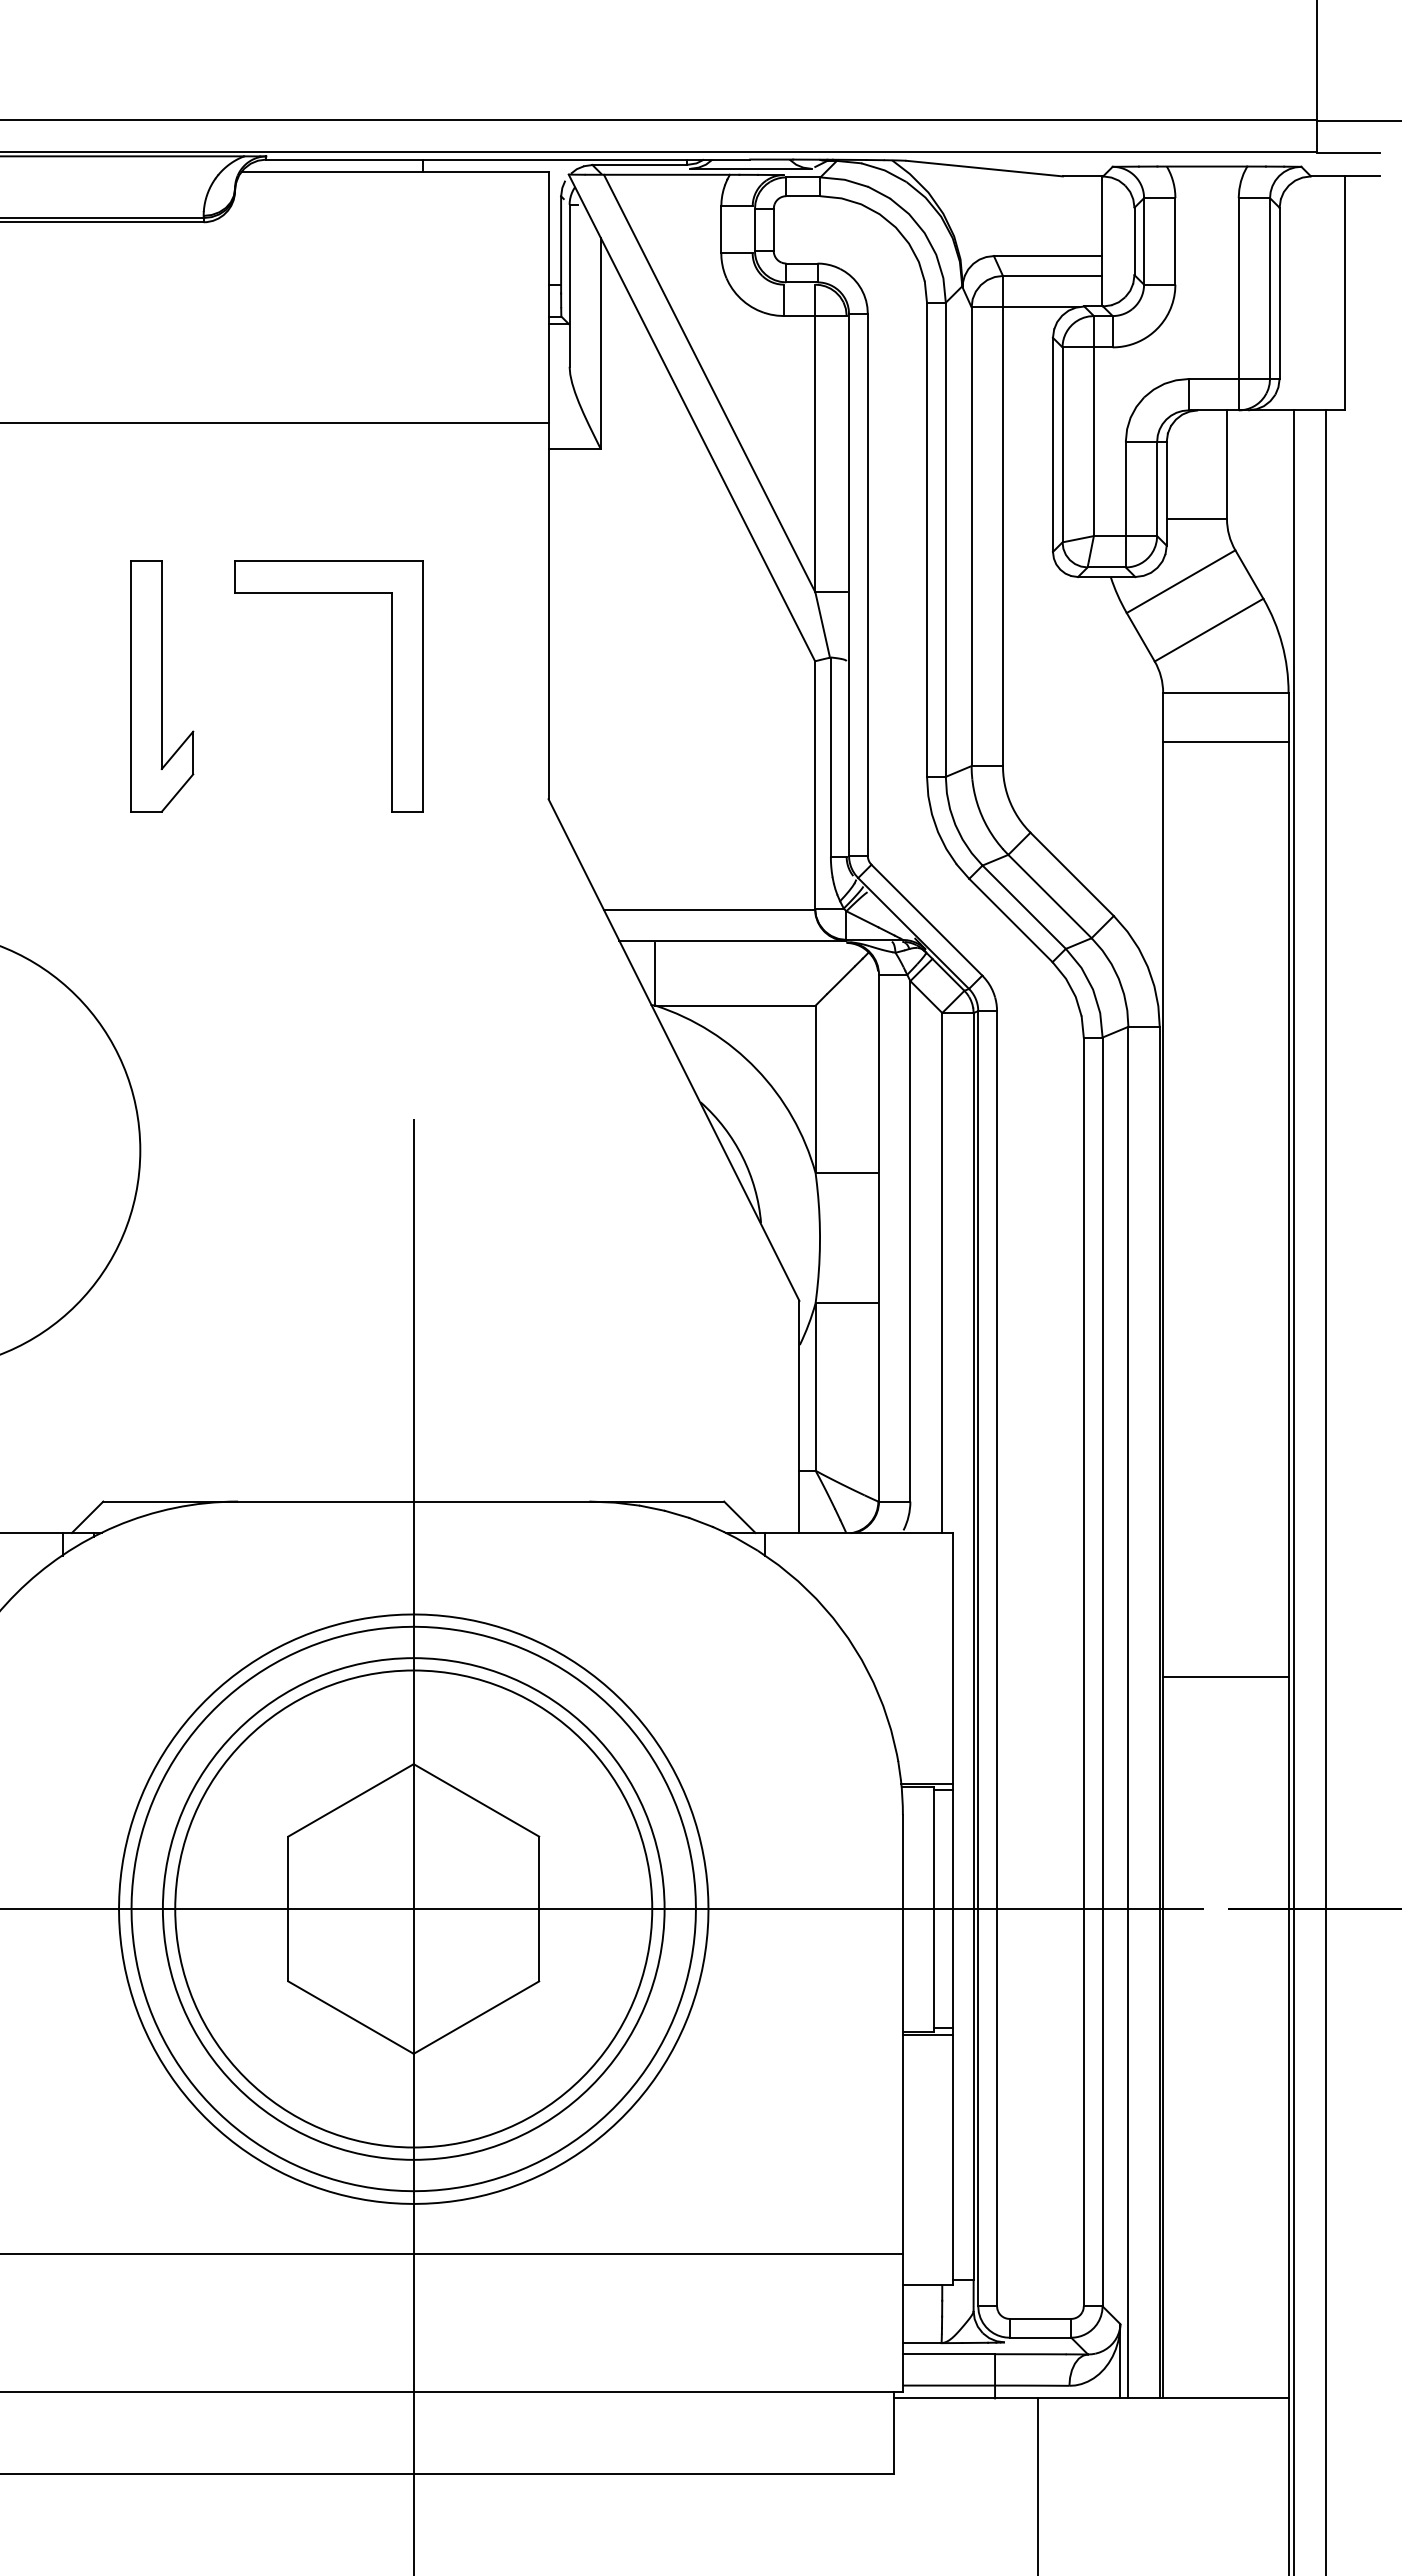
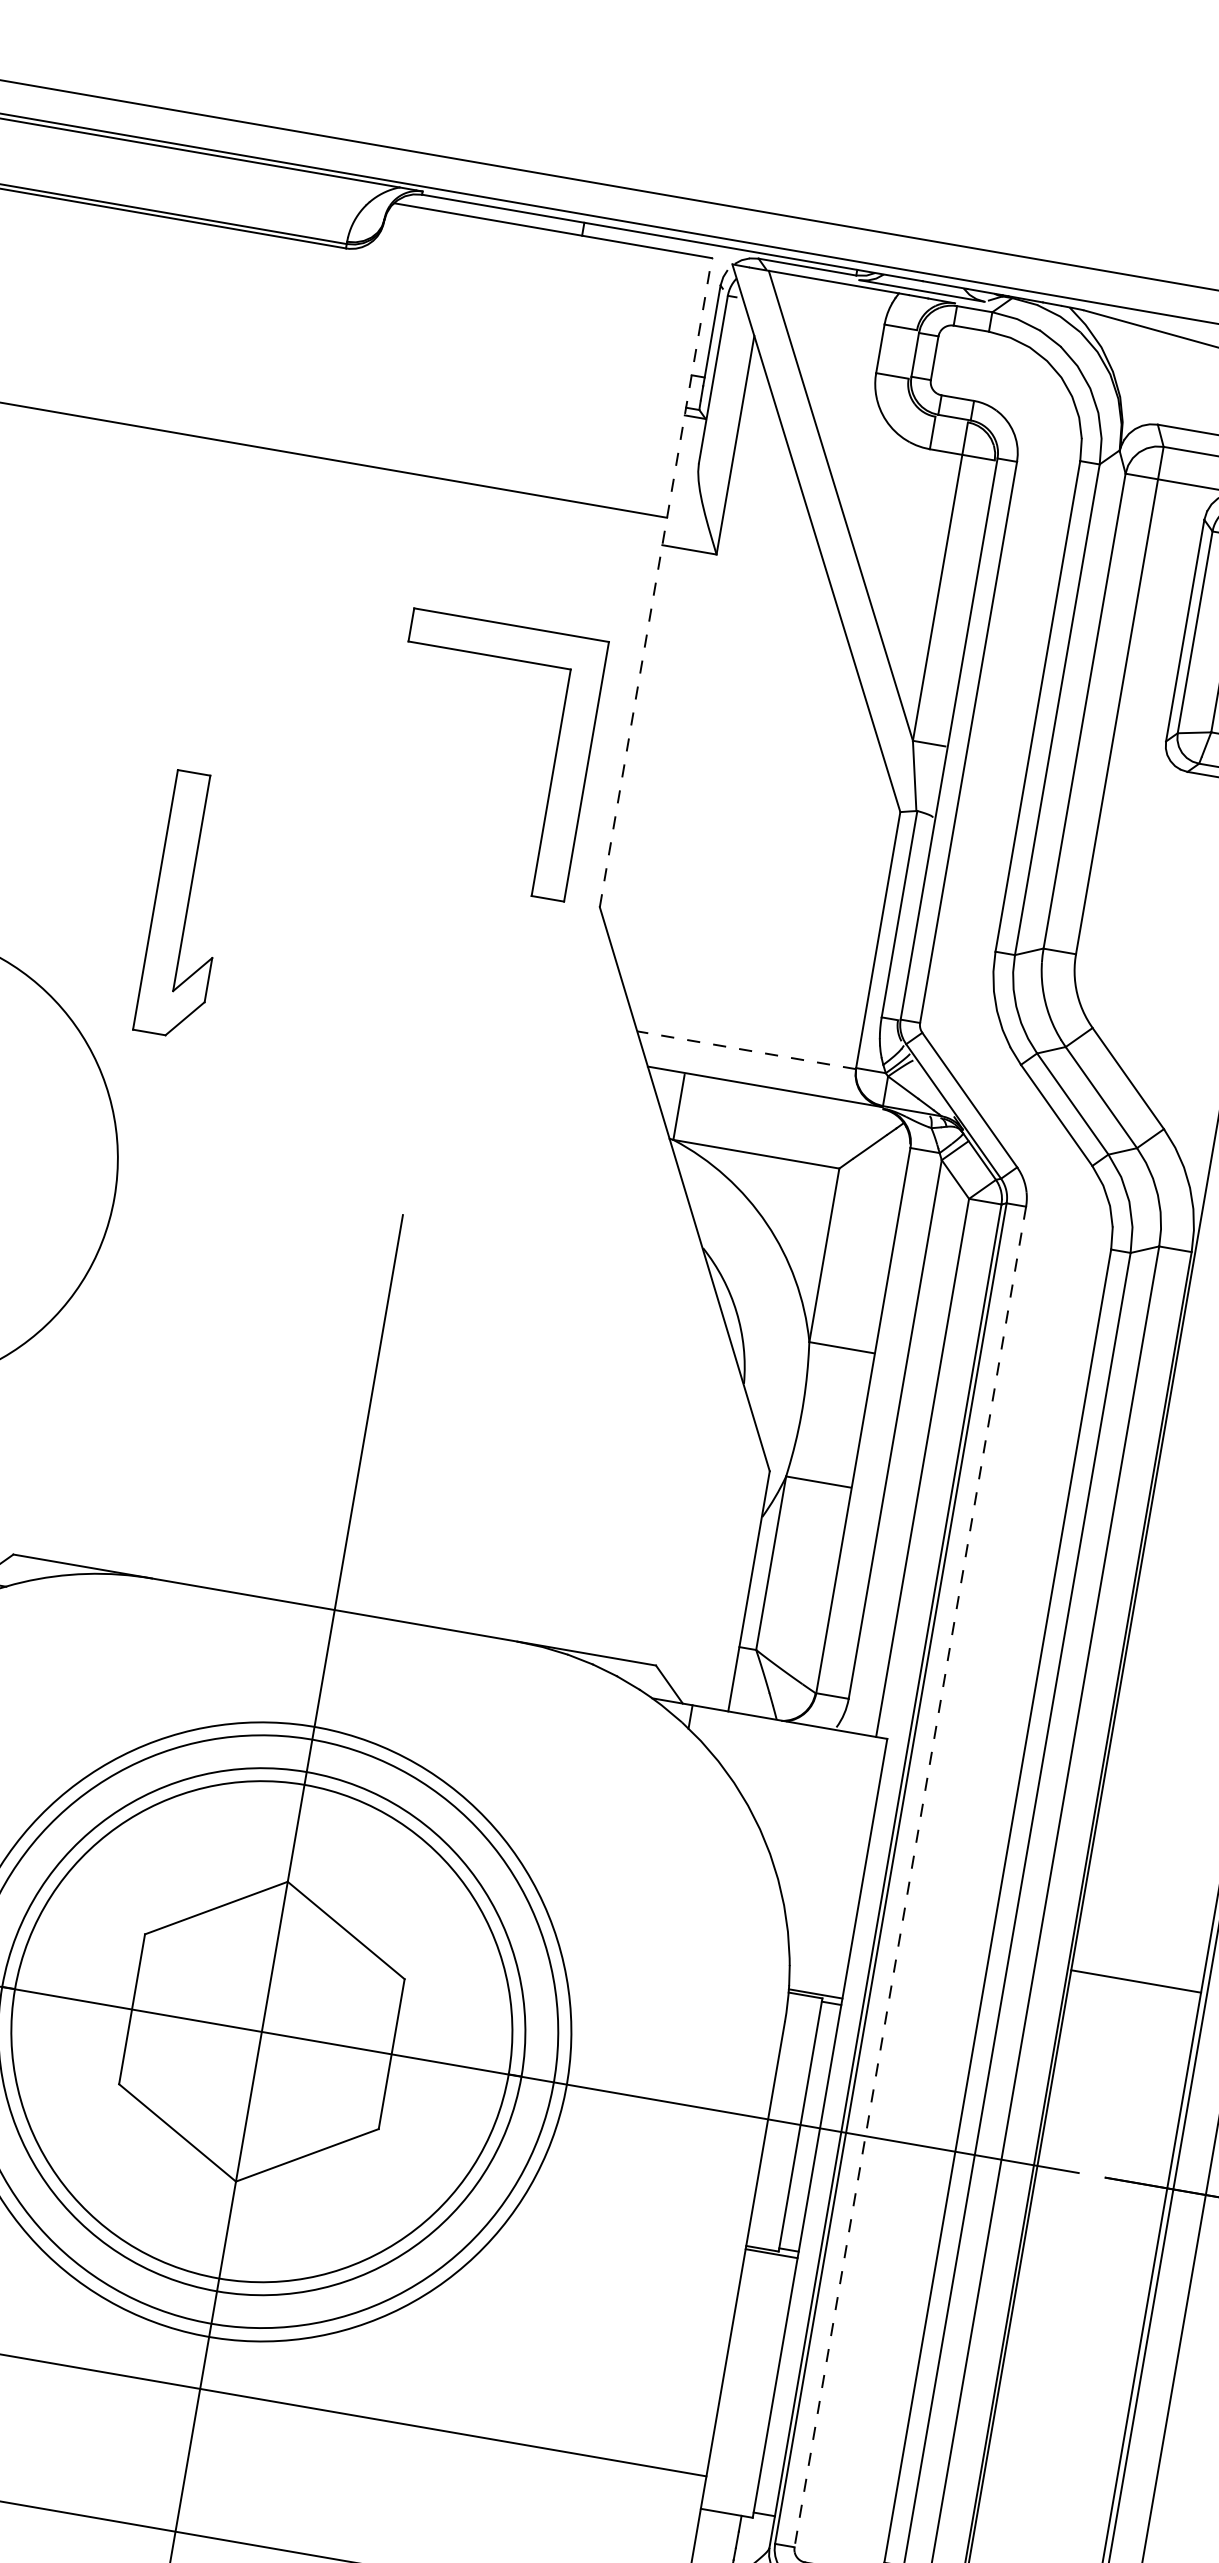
line: (548, 485) -> (655, 582), solid -> dashed
part: (162, 686) -> (188, 905), moved
part: (391, 686) -> (553, 766), moved
line: (709, 909) -> (746, 1050), solid -> dashed
line: (997, 1658) -> (910, 1876), solid -> dashed
line: (1225, 1677) -> (1135, 1981), moved

